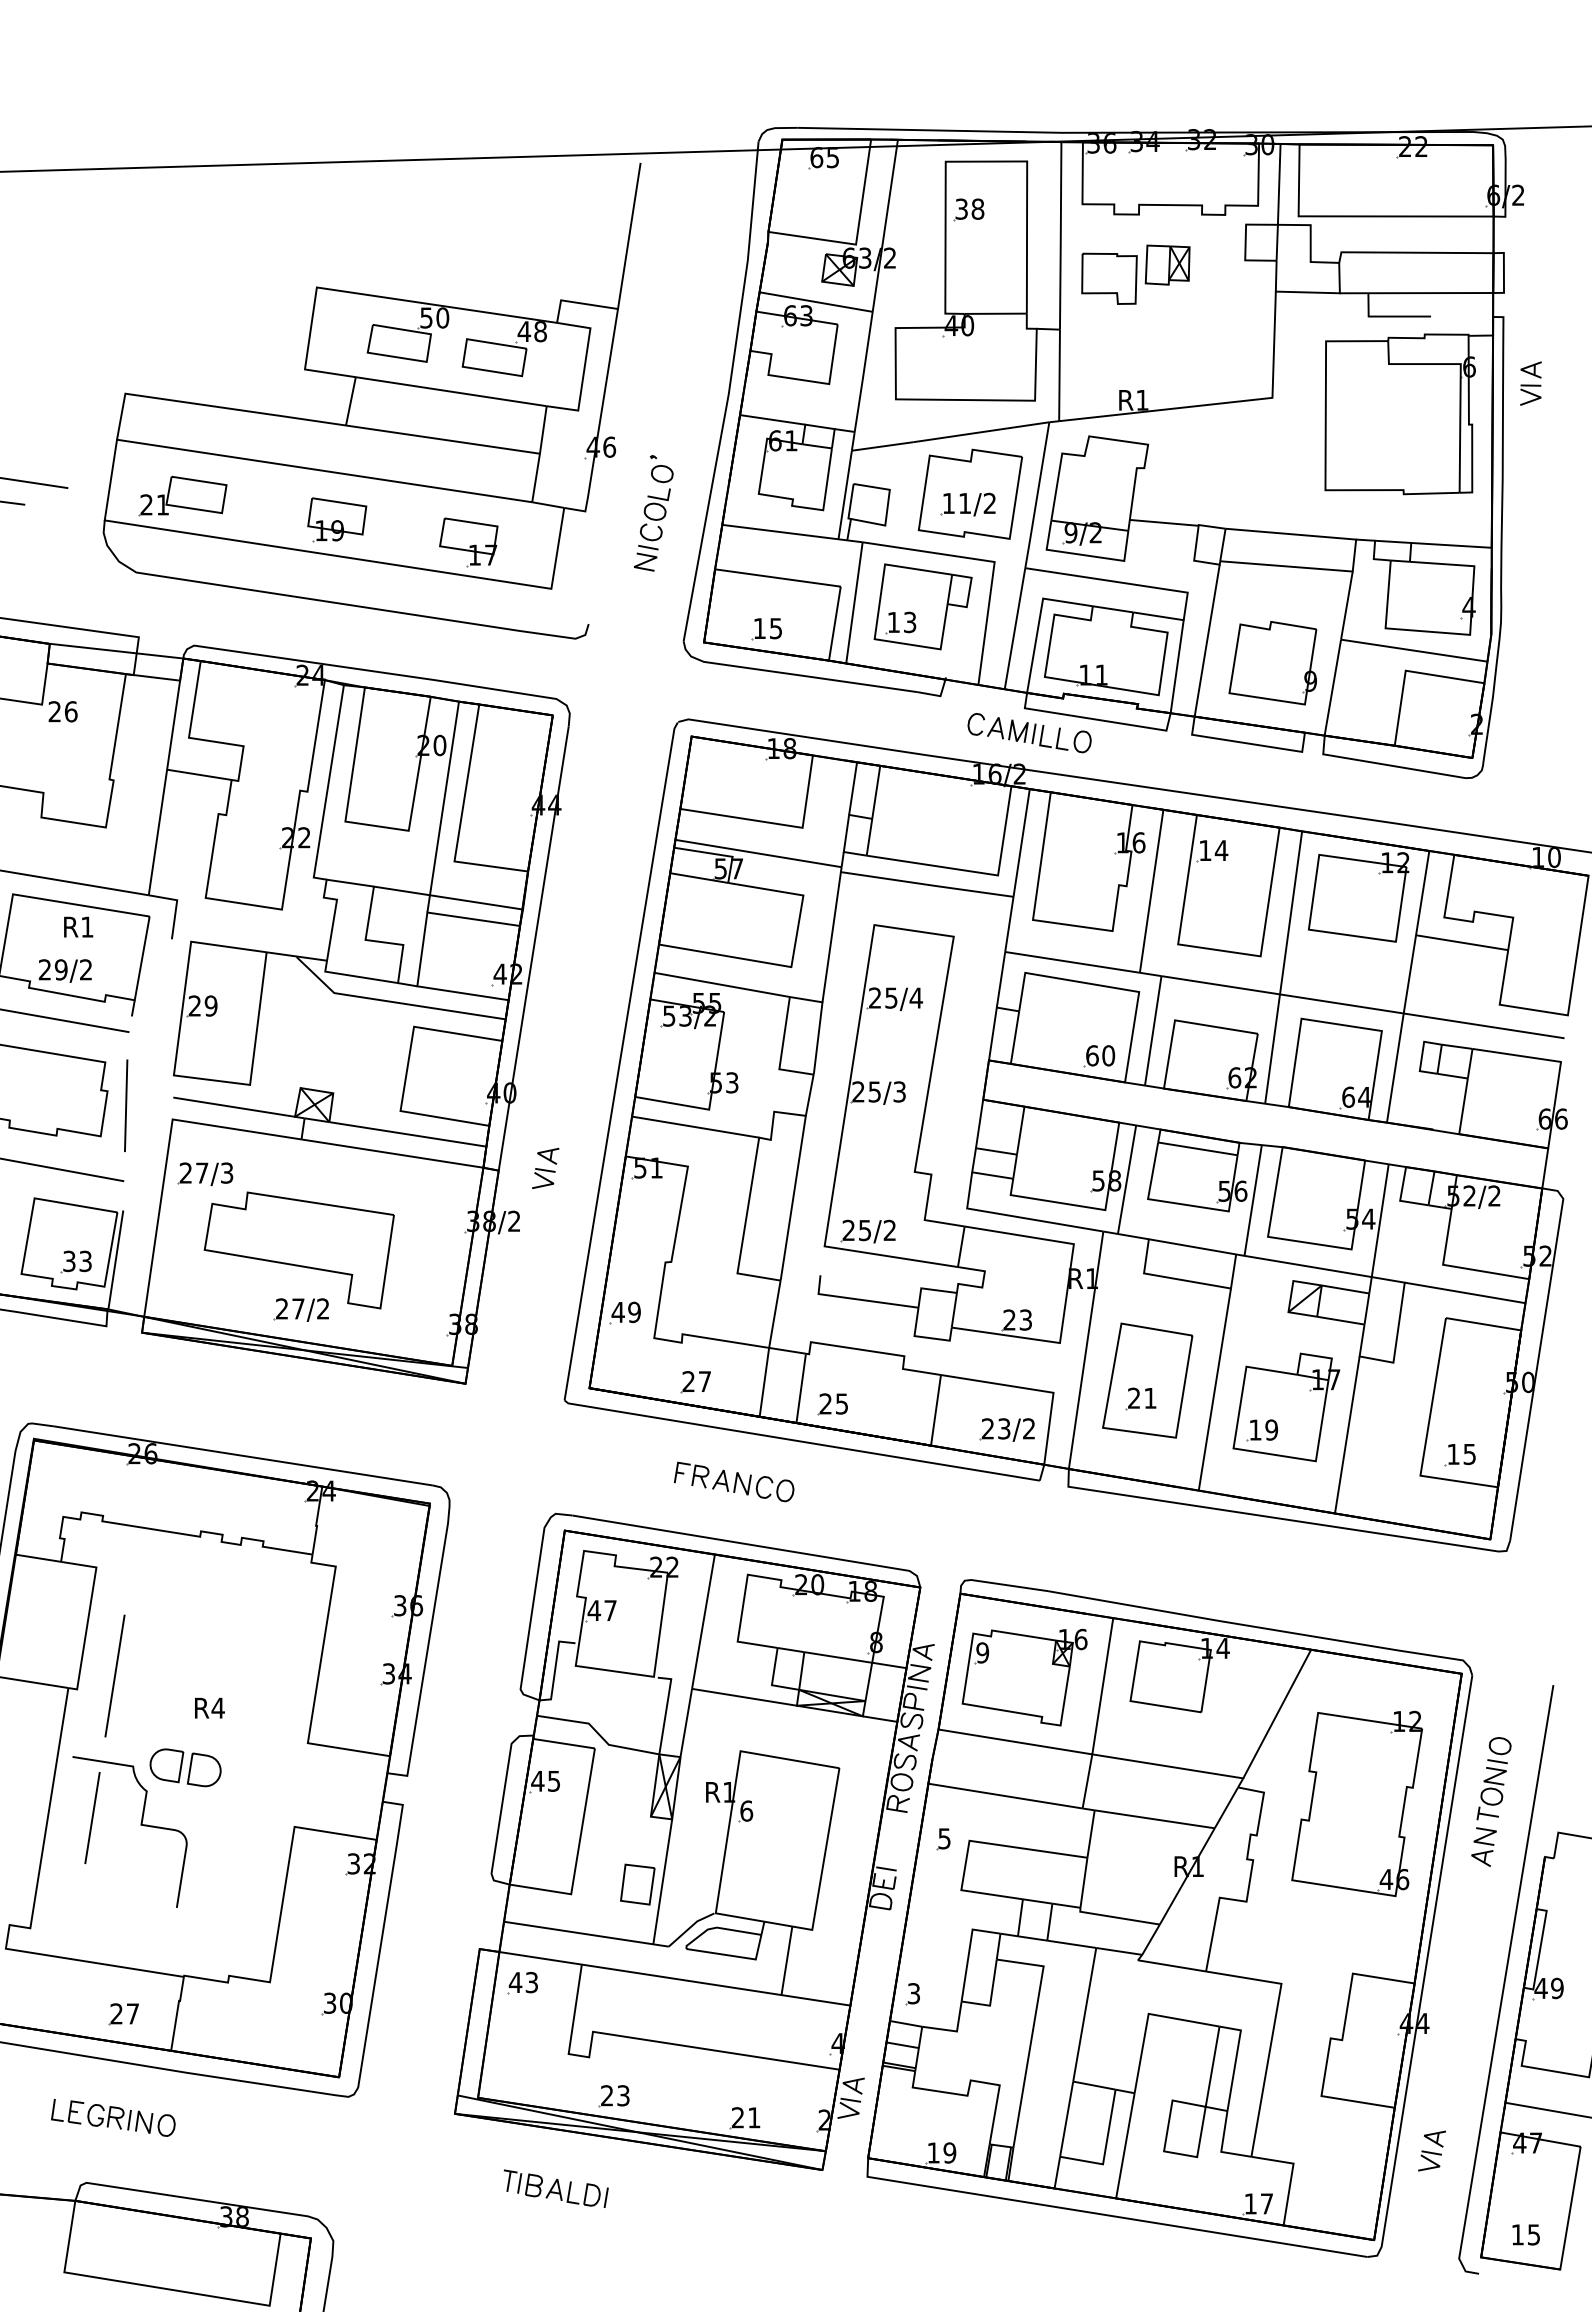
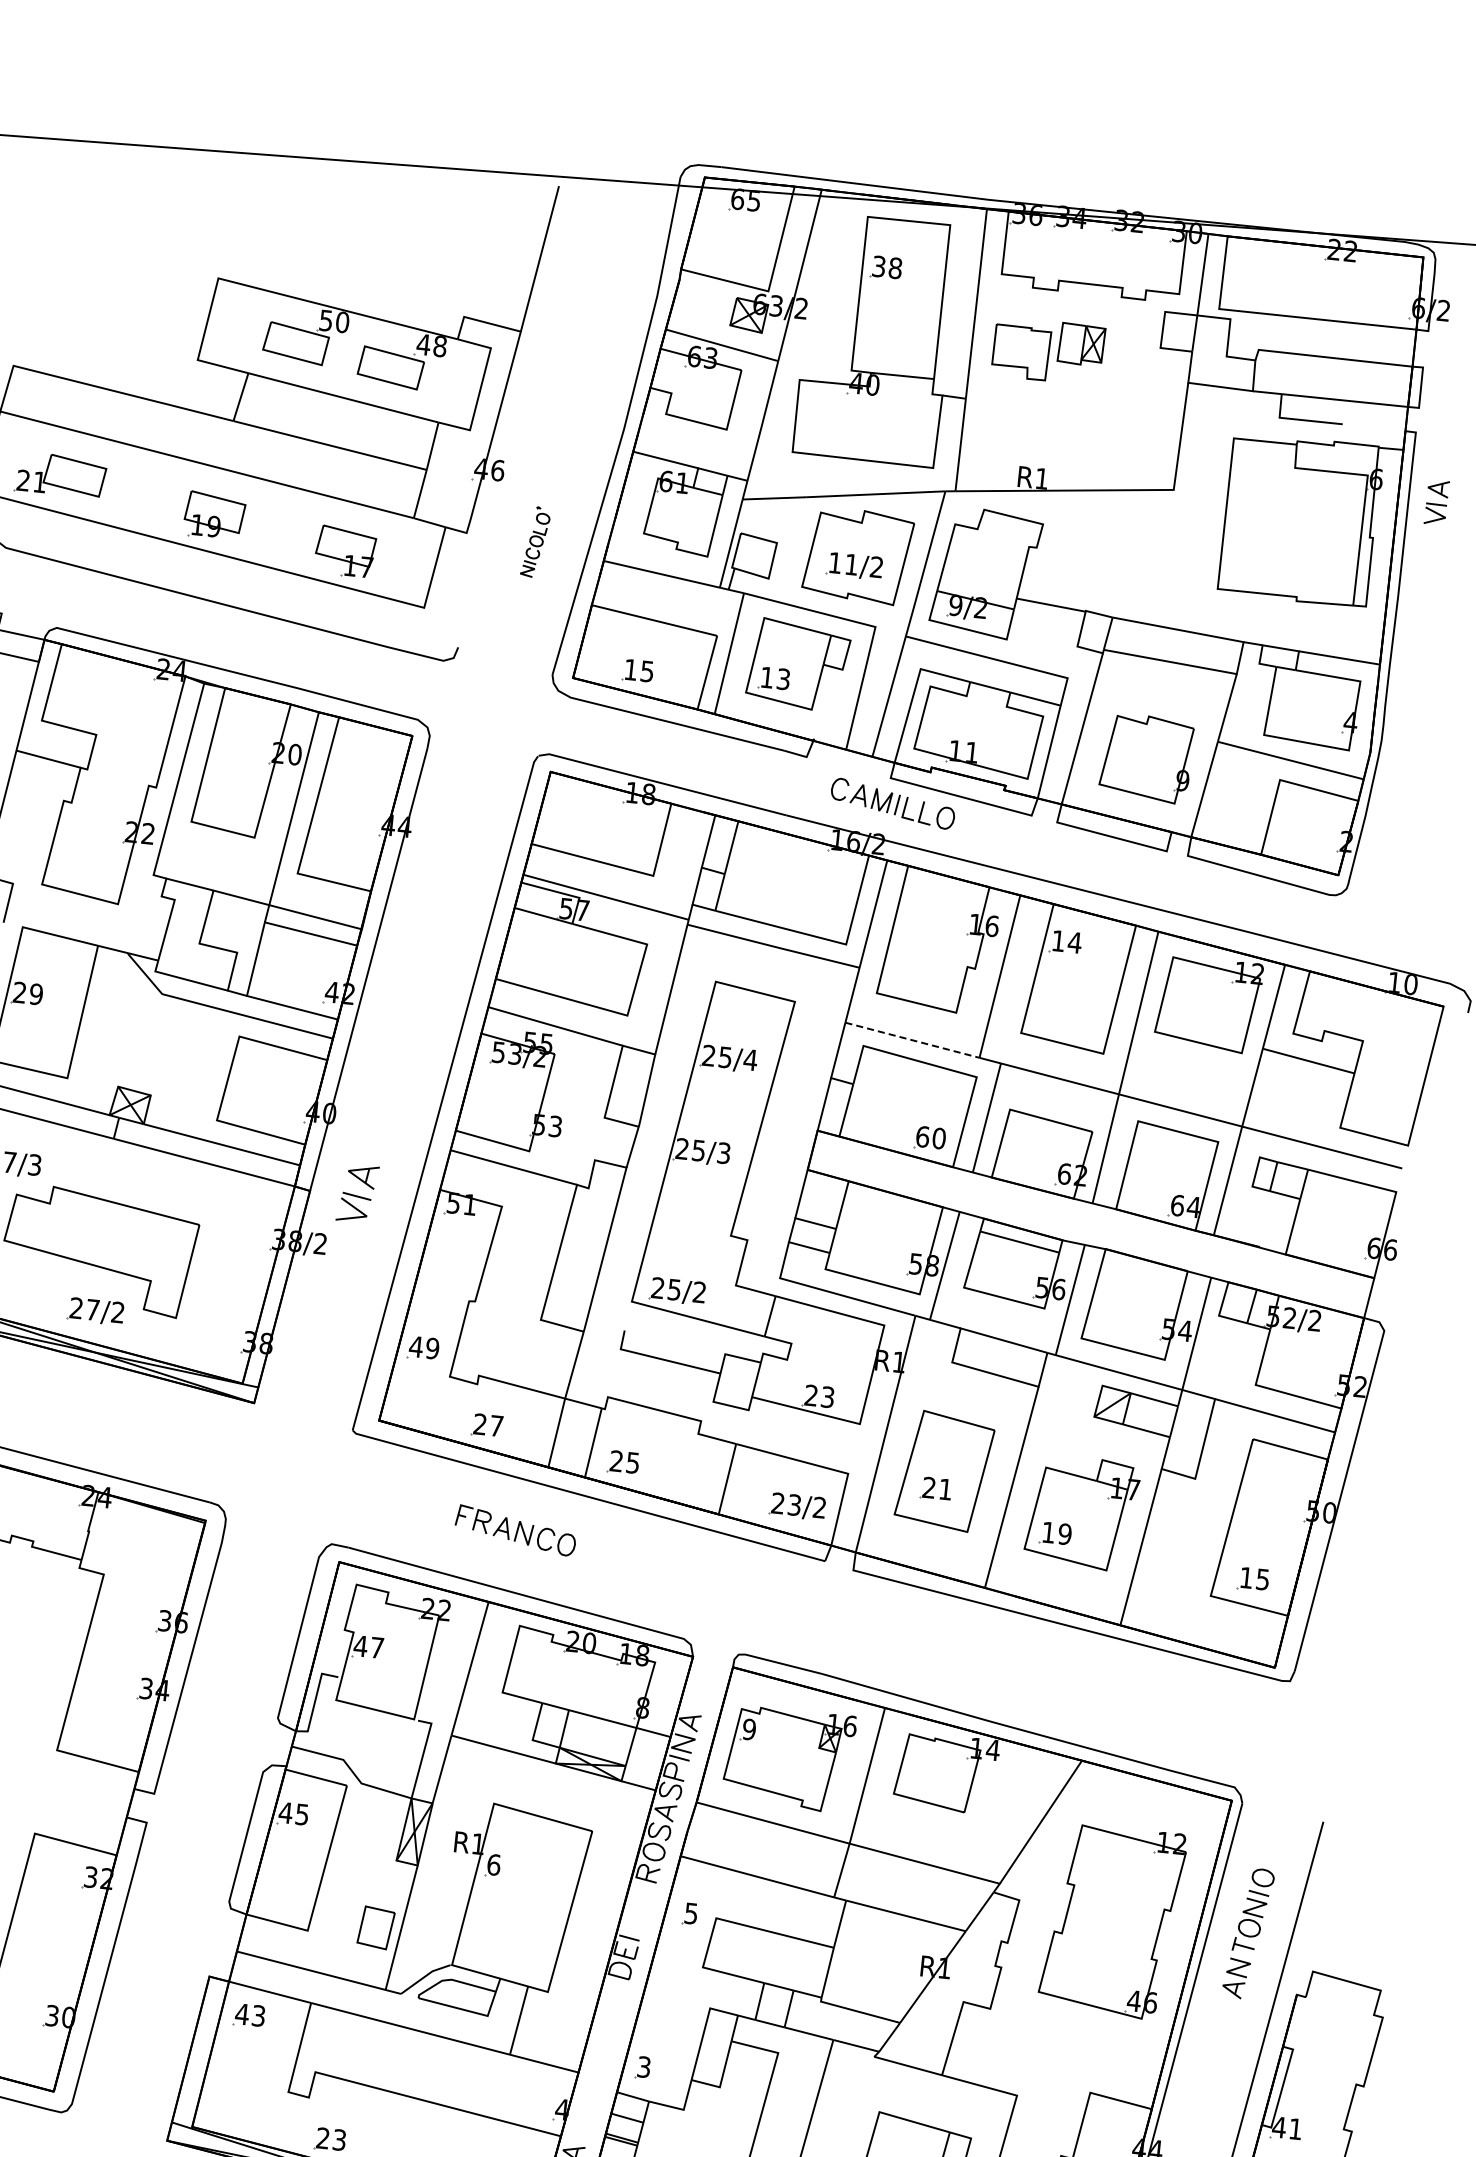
part: (653, 513) -> (535, 542), size x0.6
line: (1073, 962) -> (913, 1040), solid -> dashed
part: (545, 1168) -> (357, 1193), size x1.4
text: (1557, 1988) -> (1295, 2129), 49 -> 41

